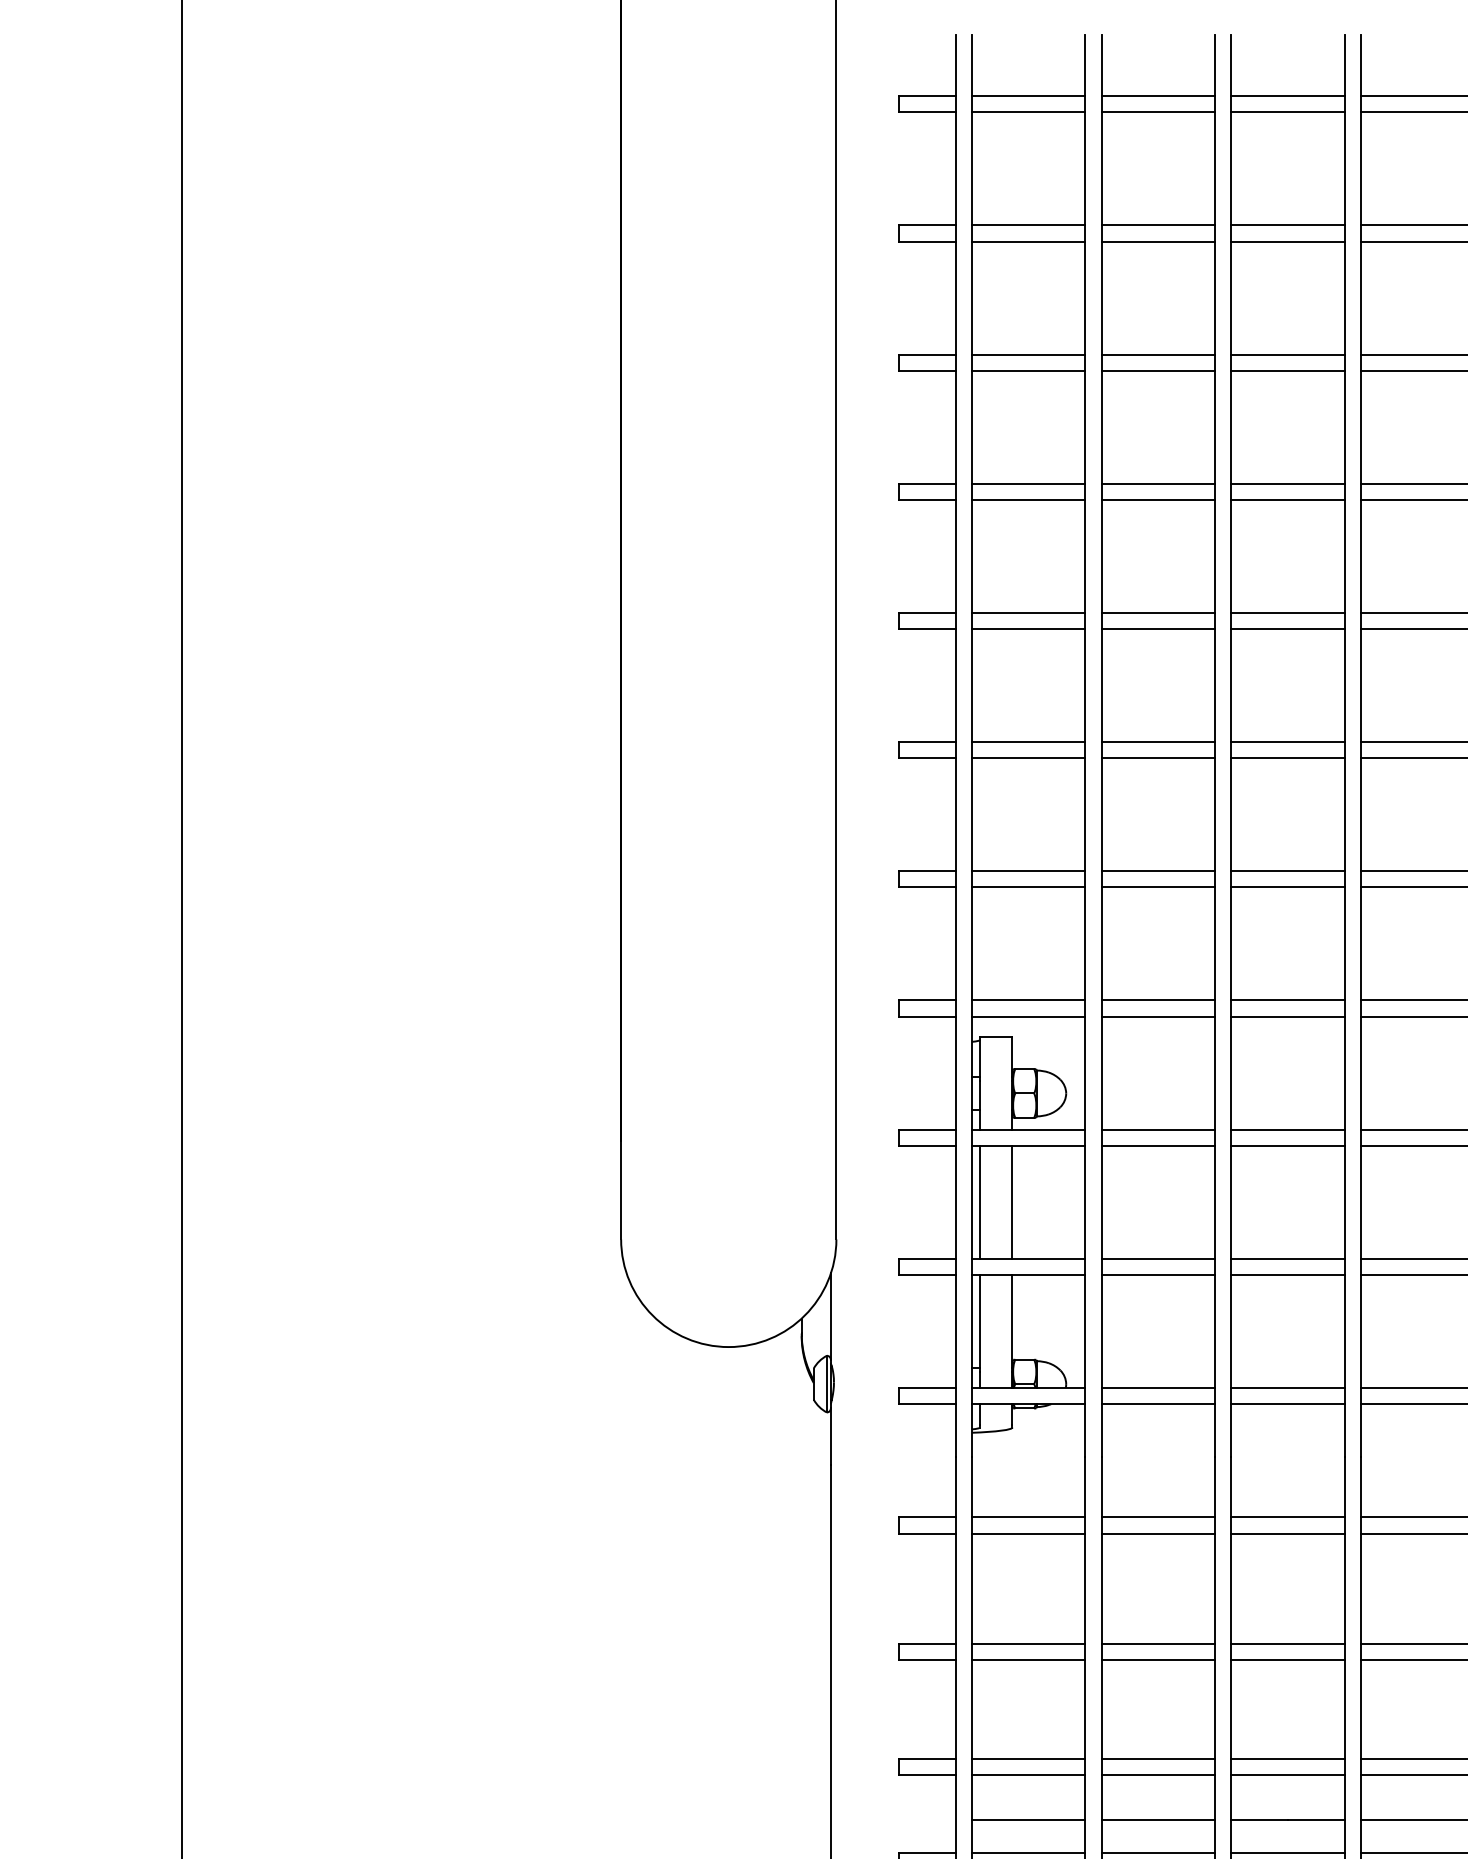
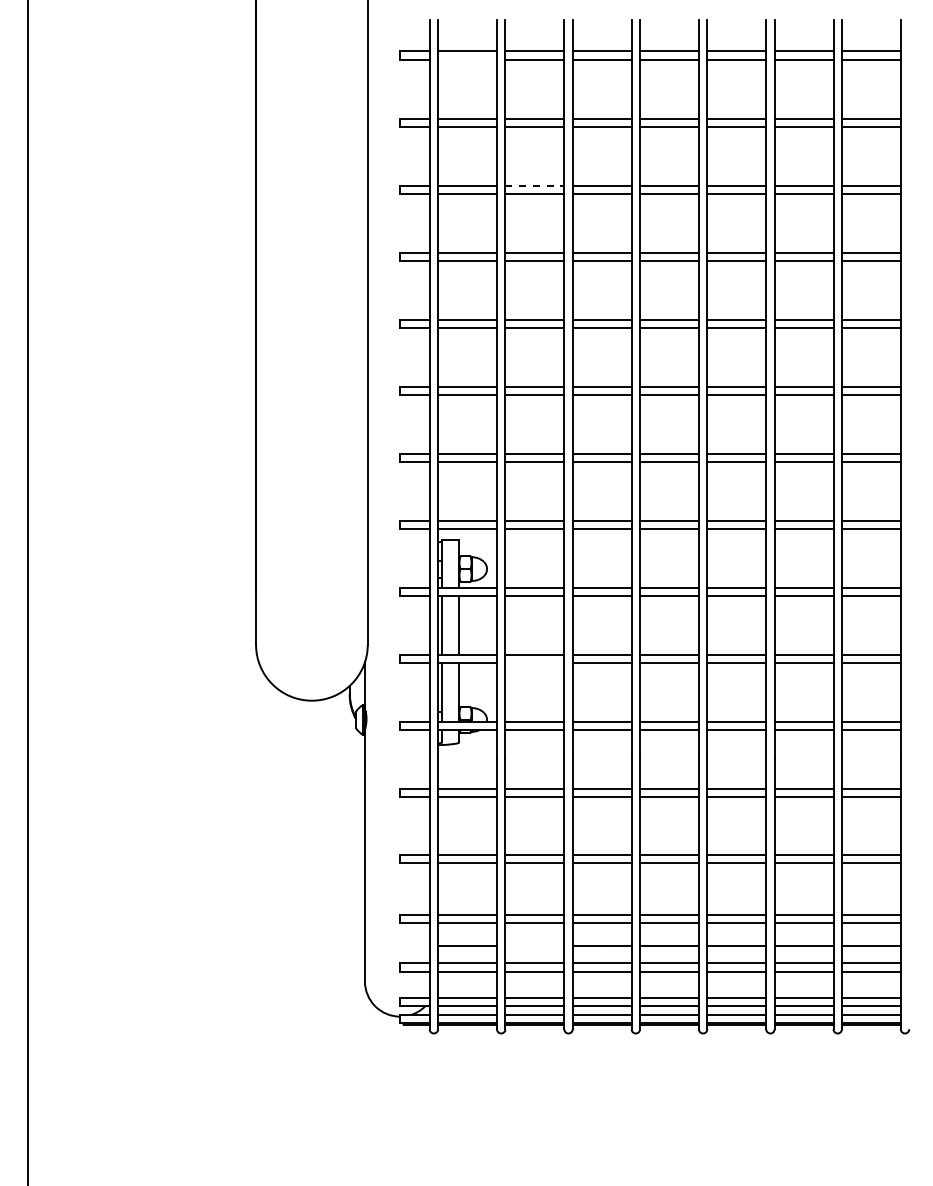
line: (1028, 111) -> (467, 59), removed
line: (1159, 354) -> (535, 185), solid -> dashed
line: (1157, 1275) -> (534, 663), removed
line: (1157, 1820) -> (534, 946), removed

